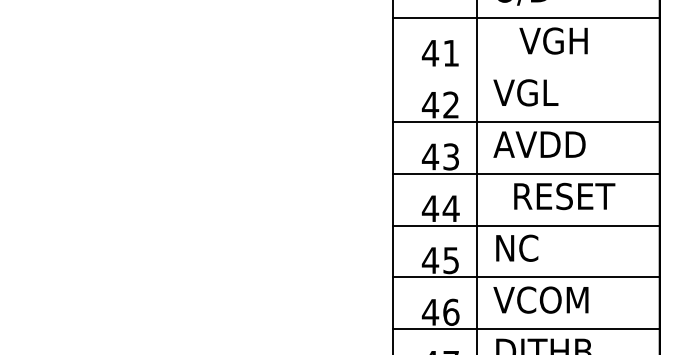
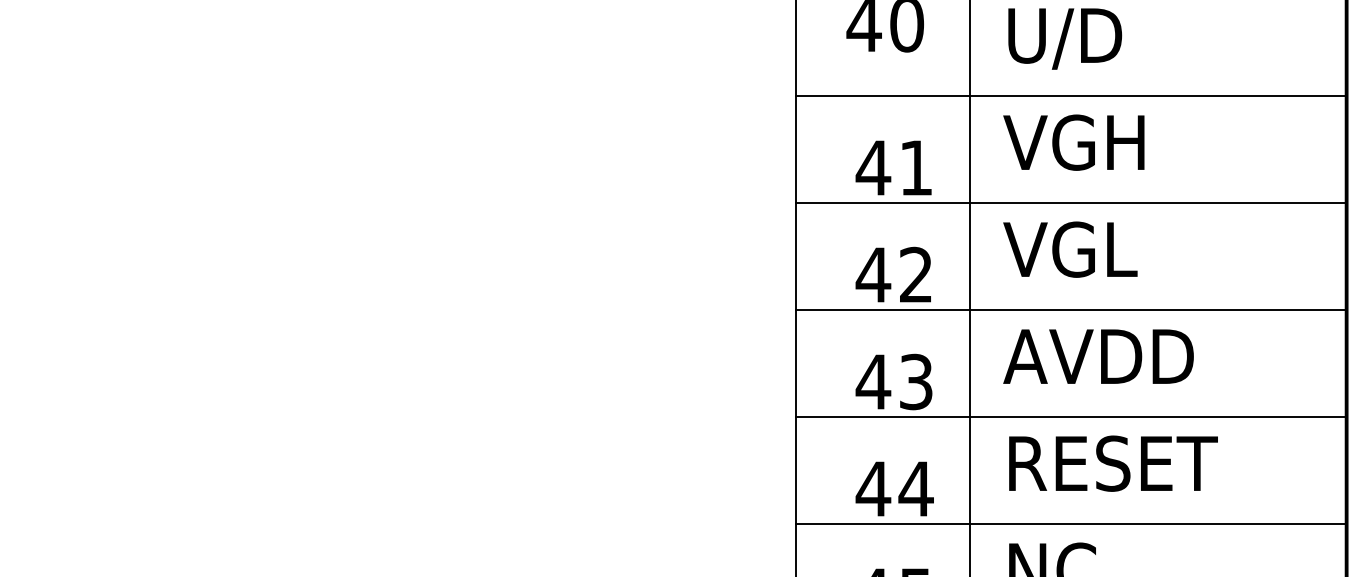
text: (553, 40) -> (1073, 141), moved
line: (526, 70) -> (1071, 203), added
text: (564, 196) -> (1112, 463), moved

